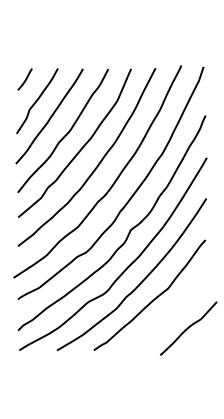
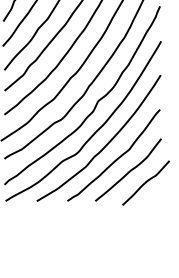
curve: (168, 313) -> (129, 170), added

